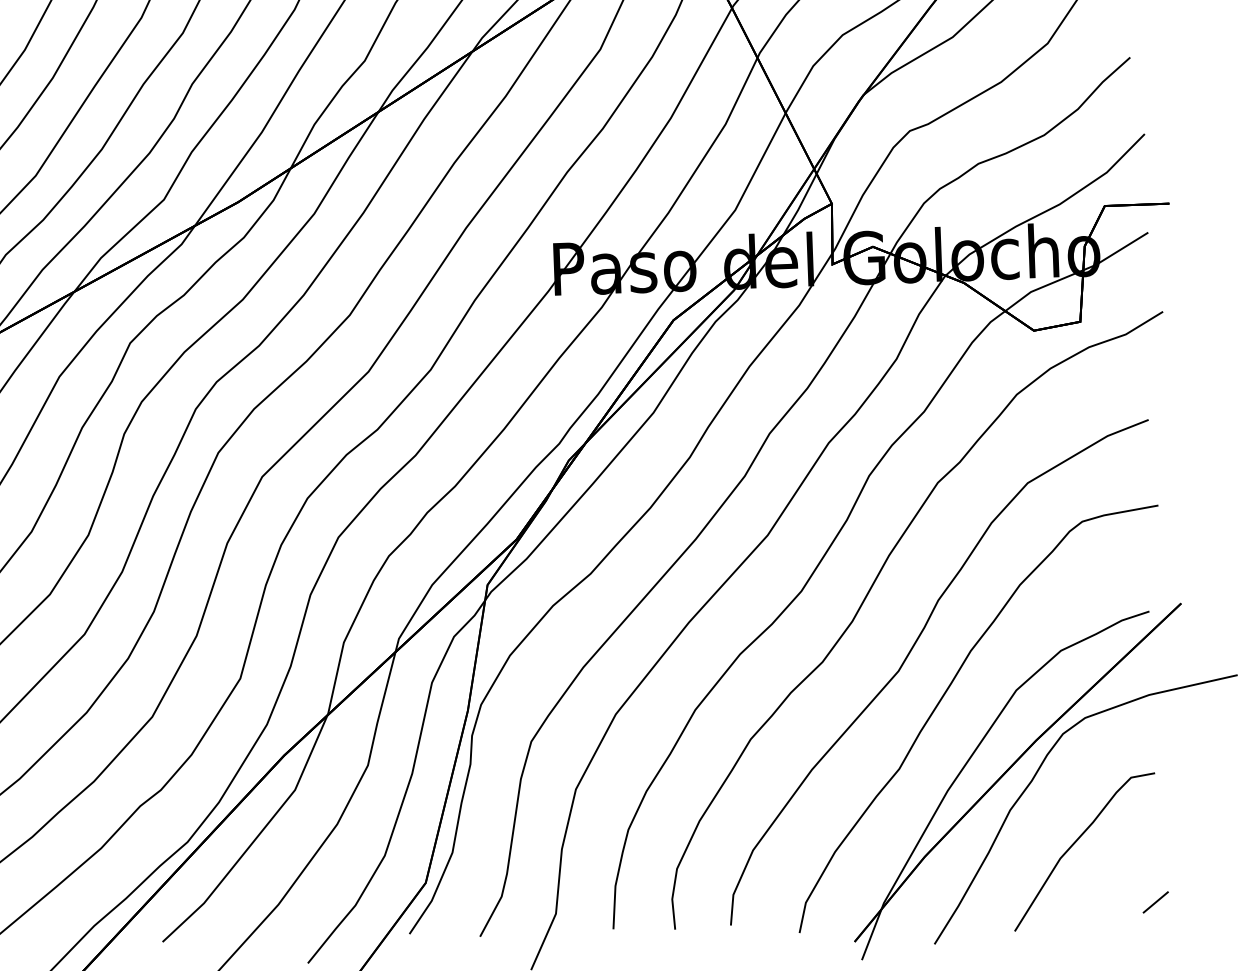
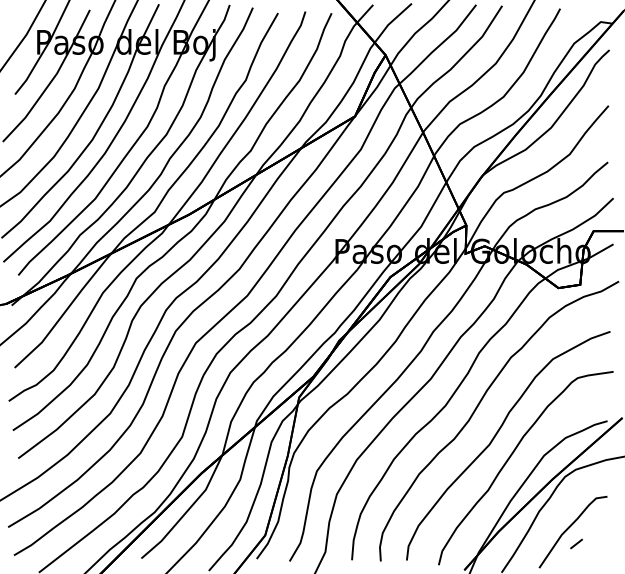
line: (1155, 901) -> (576, 543), moved

